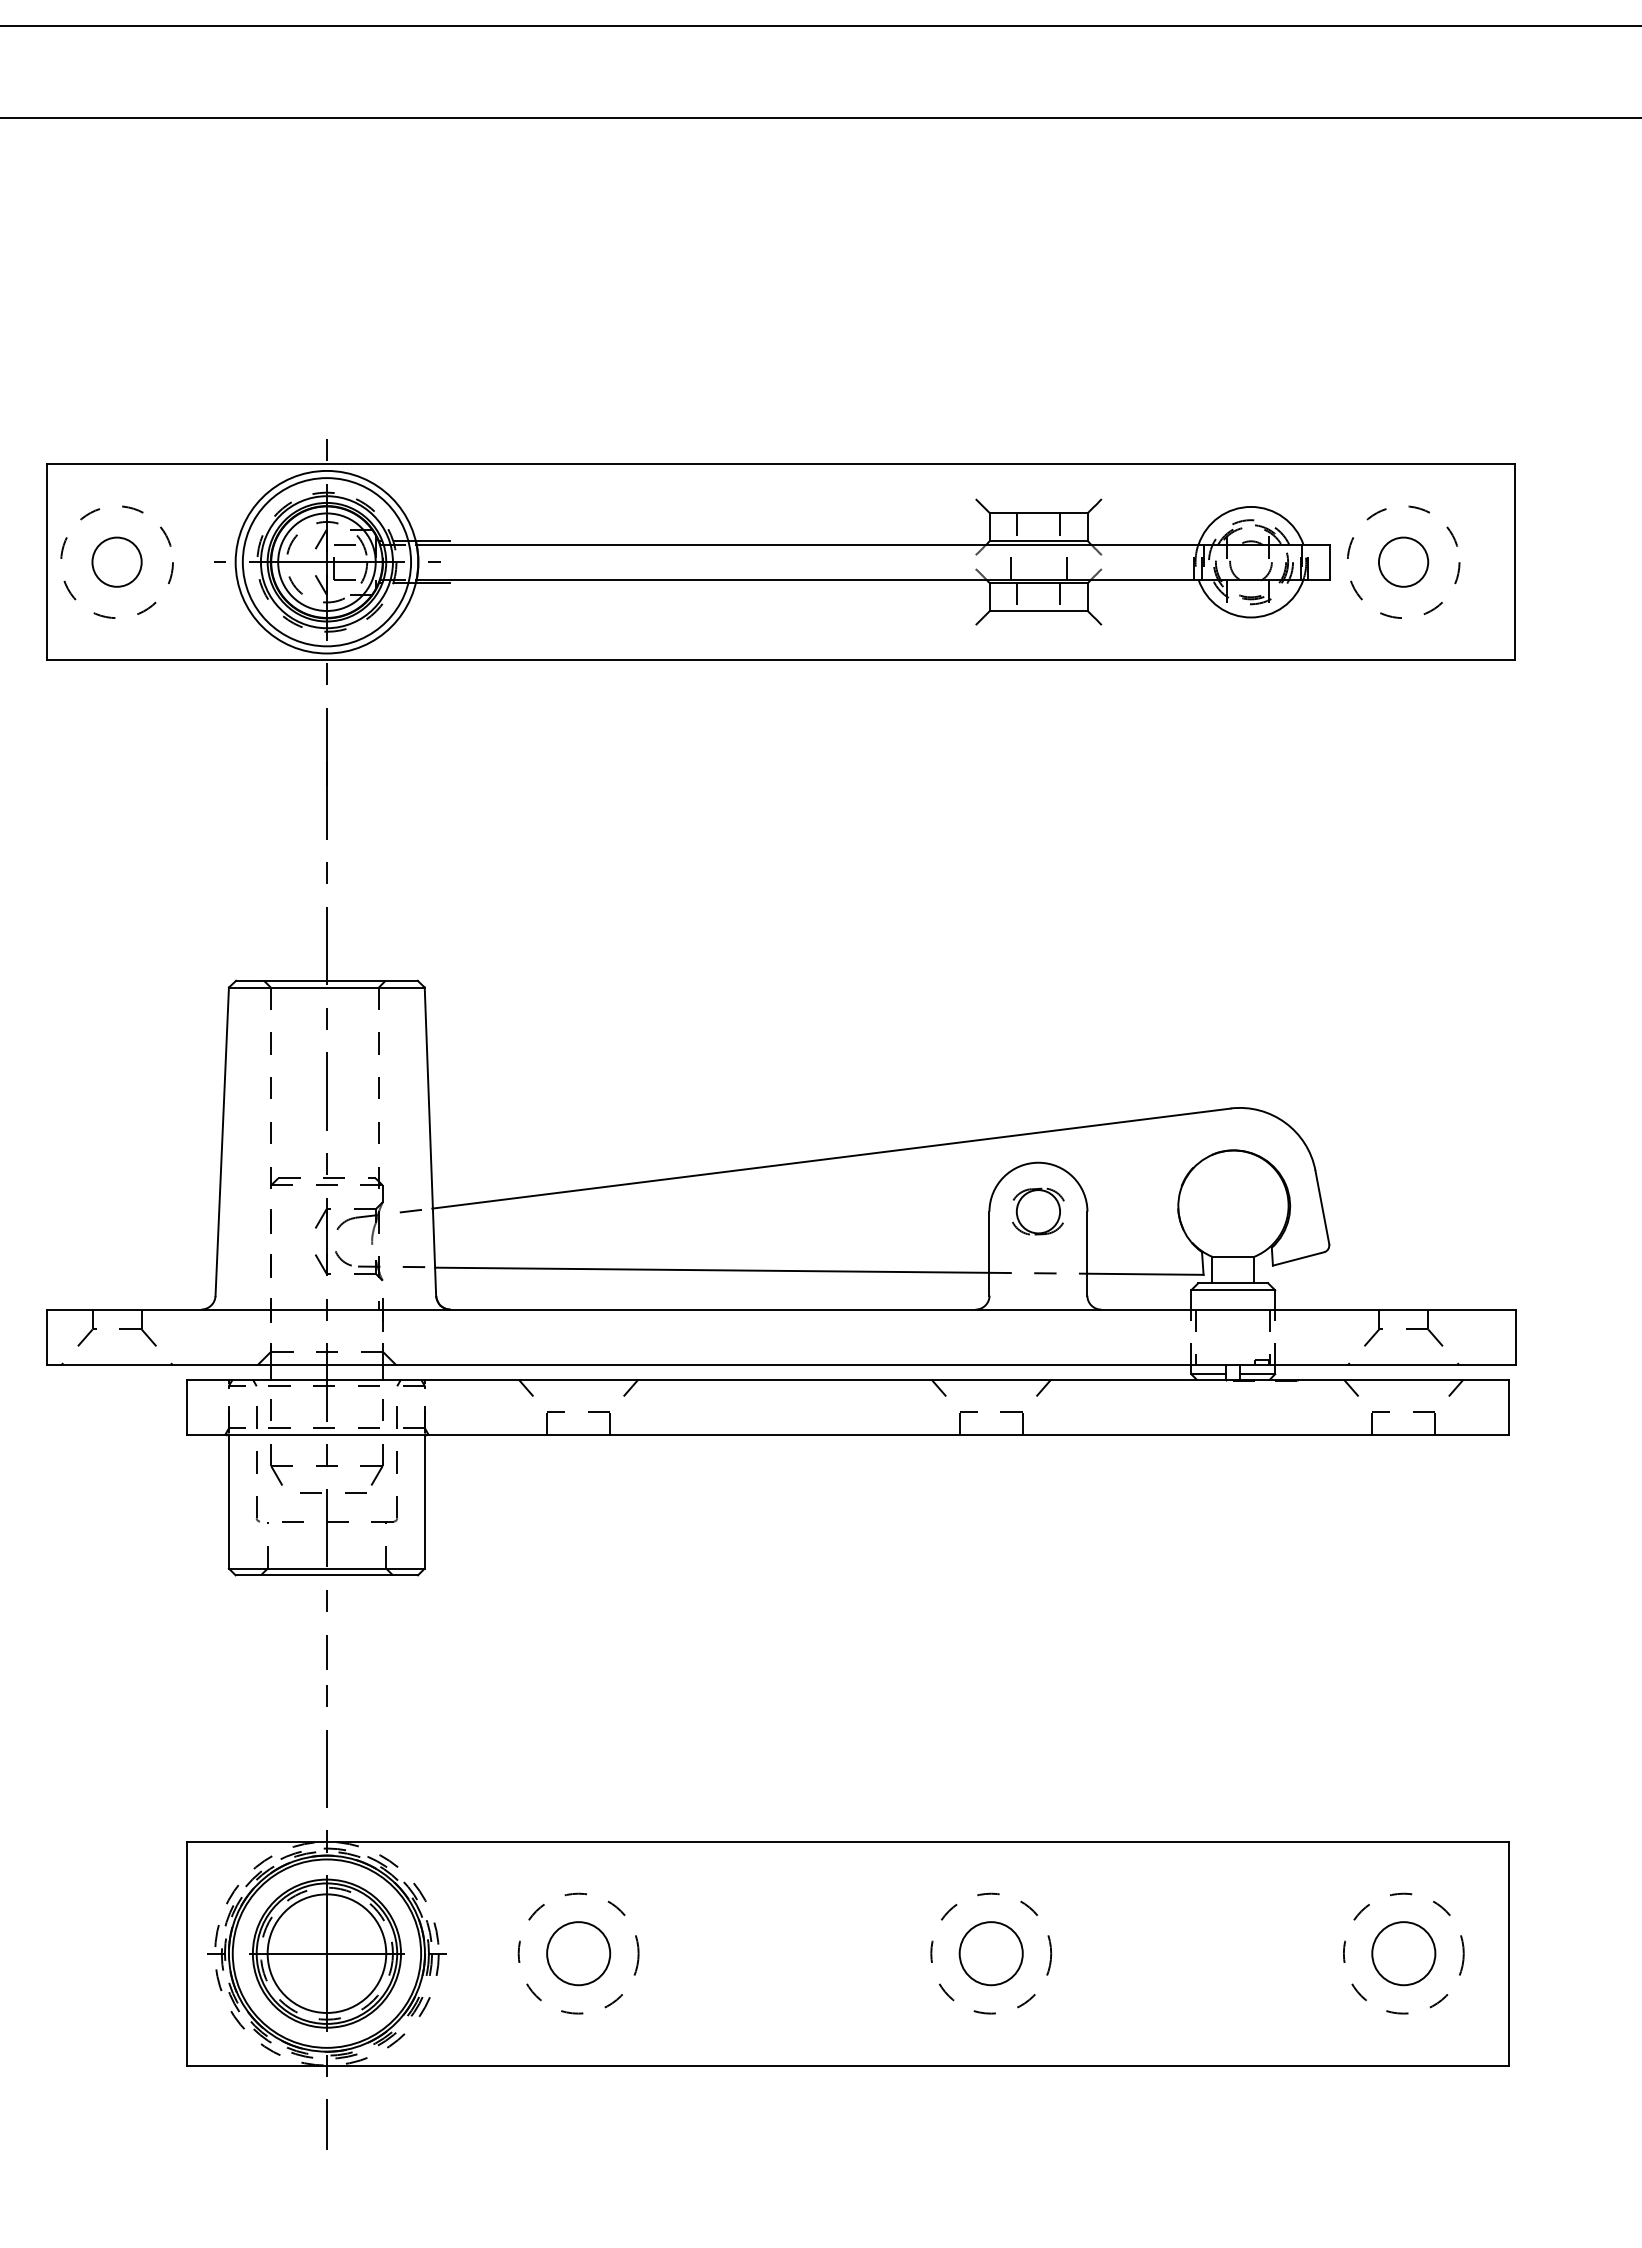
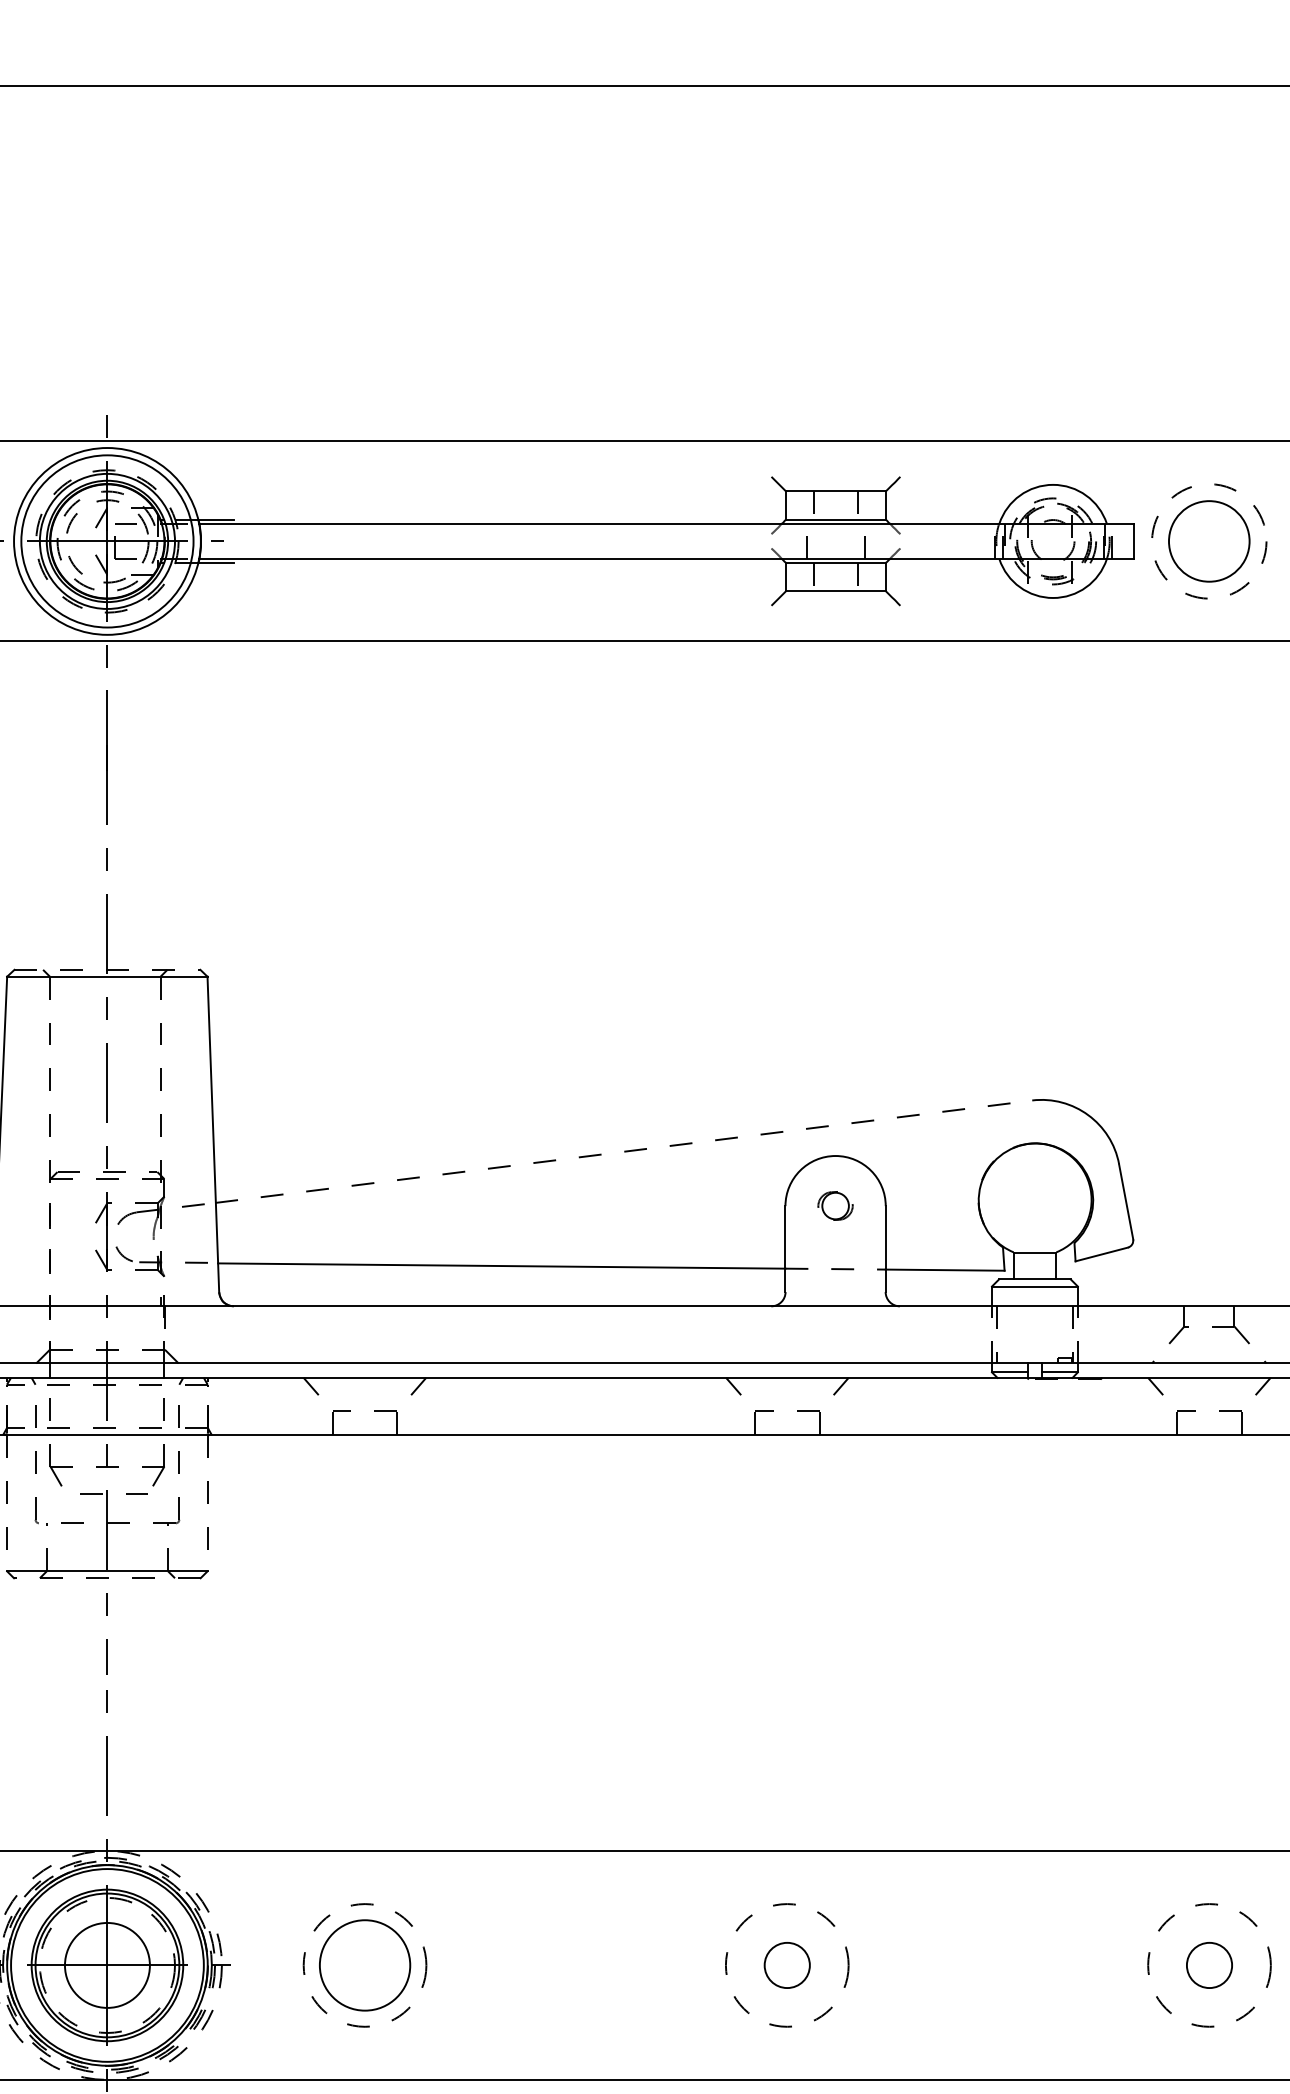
circle: (1403, 561) -> (1209, 540), size x1.6
circle: (326, 562) -> (106, 541), solid -> dashed
line: (326, 980) -> (106, 969), solid -> dashed
line: (831, 1158) -> (623, 1151), solid -> dashed
part: (1038, 1211) -> (835, 1205), size x0.6
line: (228, 1502) -> (6, 1503), solid -> dashed
line: (424, 1502) -> (207, 1503), solid -> dashed
line: (326, 1575) -> (106, 1578), solid -> dashed
circle: (326, 1953) -> (106, 1965), size x0.7
circle: (578, 1953) -> (364, 1965), size x1.4
circle: (990, 1953) -> (786, 1965), size x0.7
circle: (1403, 1953) -> (1209, 1965), size x0.7

